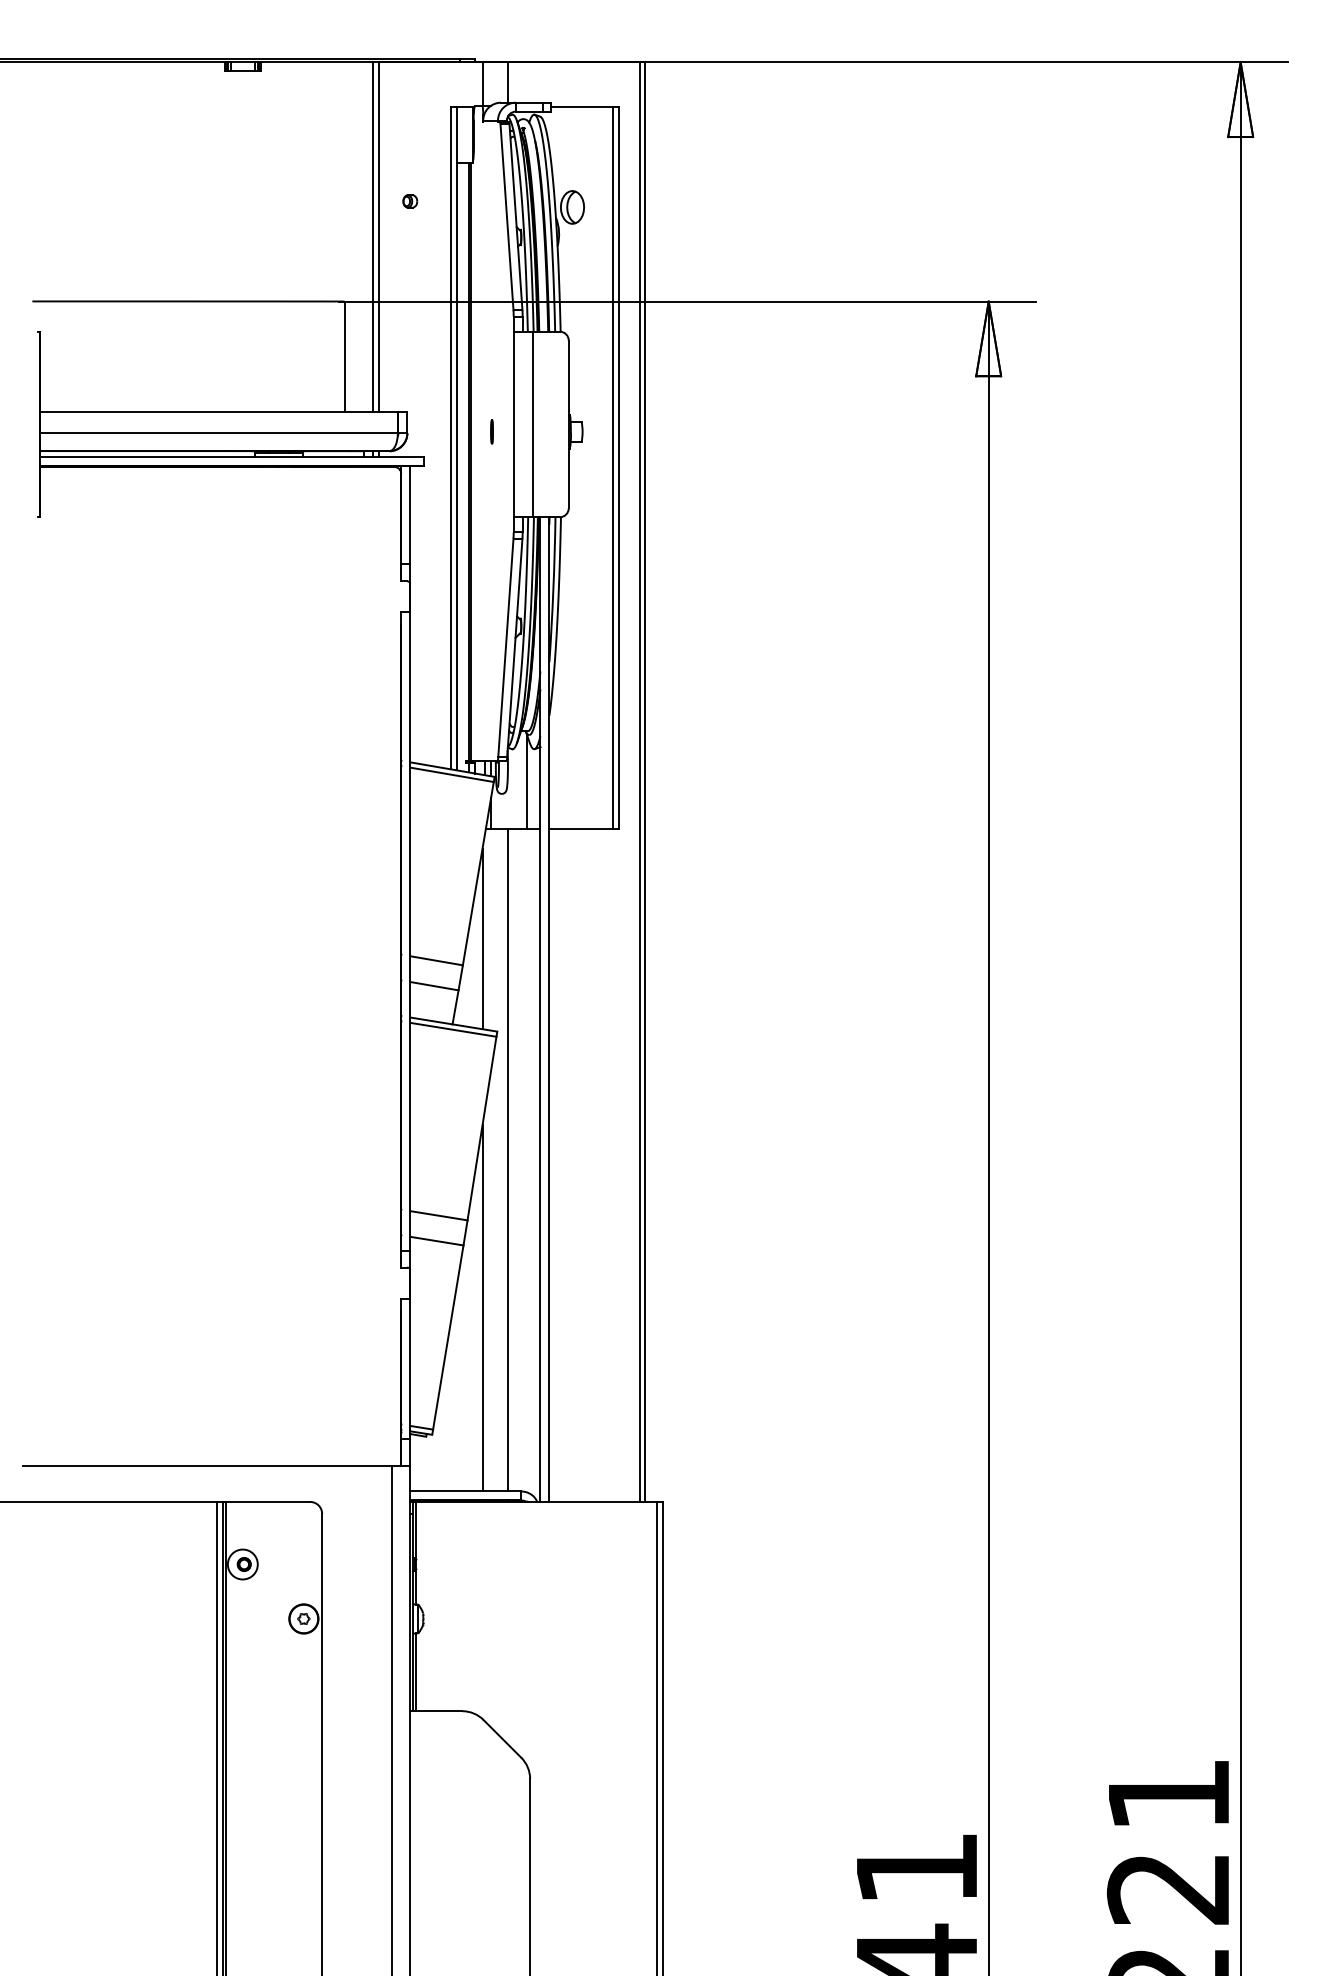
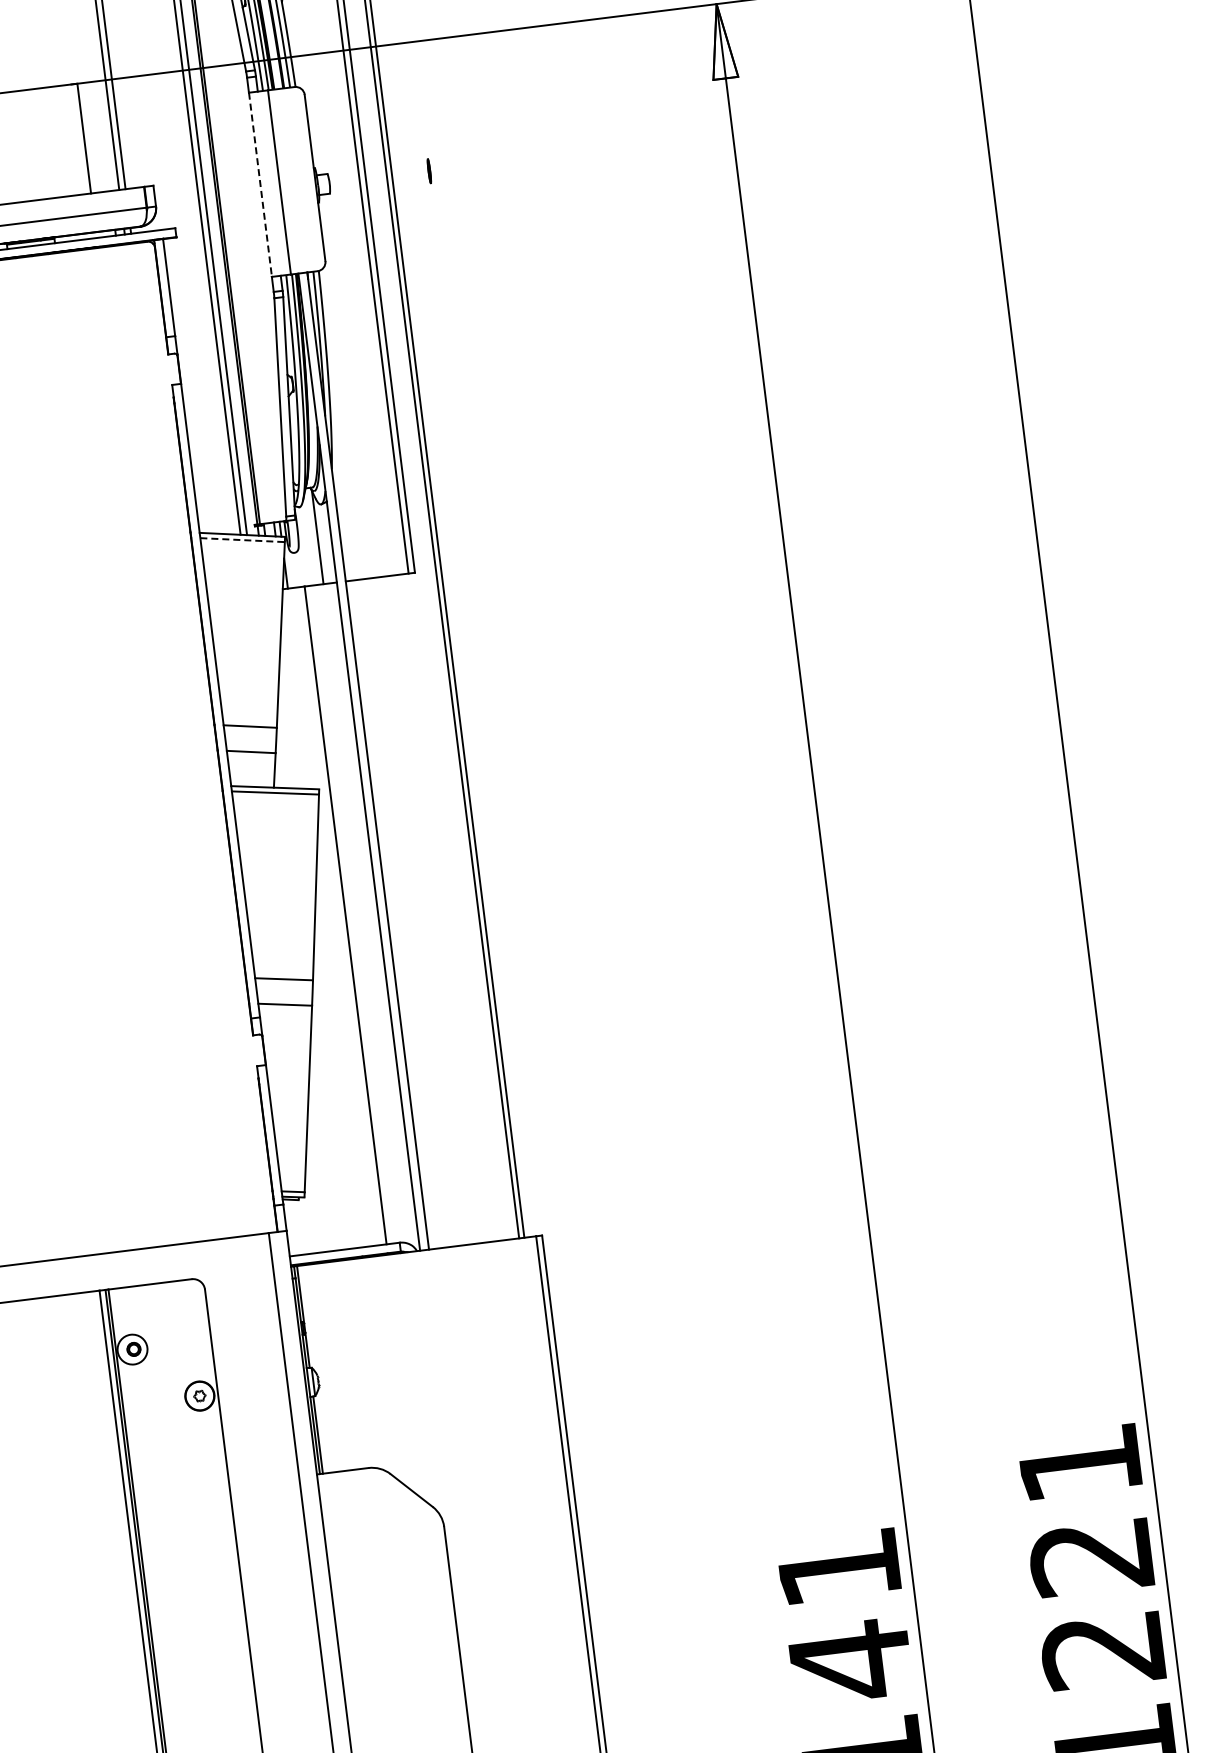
line: (513, 424) -> (260, 184), solid -> dashed
line: (491, 431) -> (428, 170), moved
line: (452, 774) -> (242, 539), solid -> dashed
line: (482, 938) -> (293, 698), removed
line: (482, 1308) -> (338, 1065), removed

